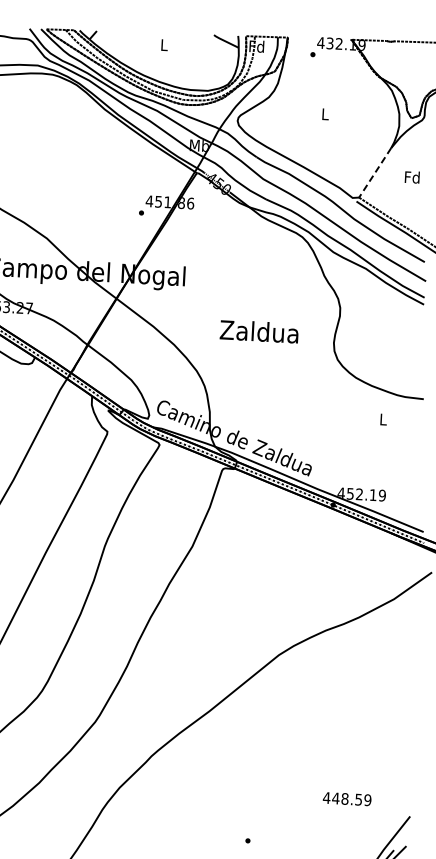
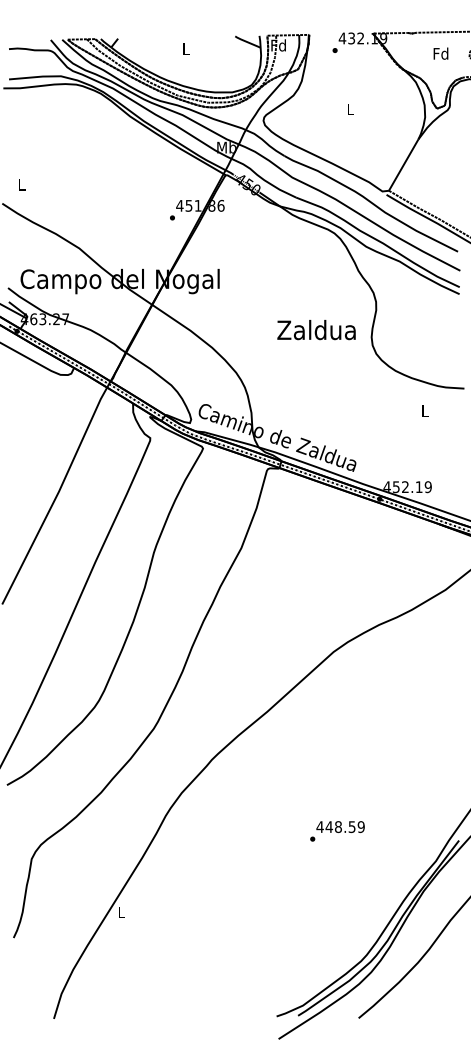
line: (375, 173) -> (403, 165), dashed -> solid
text: (411, 177) -> (440, 53), moved
text: (259, 332) -> (316, 330), moved
text: (347, 798) -> (340, 826), moved

